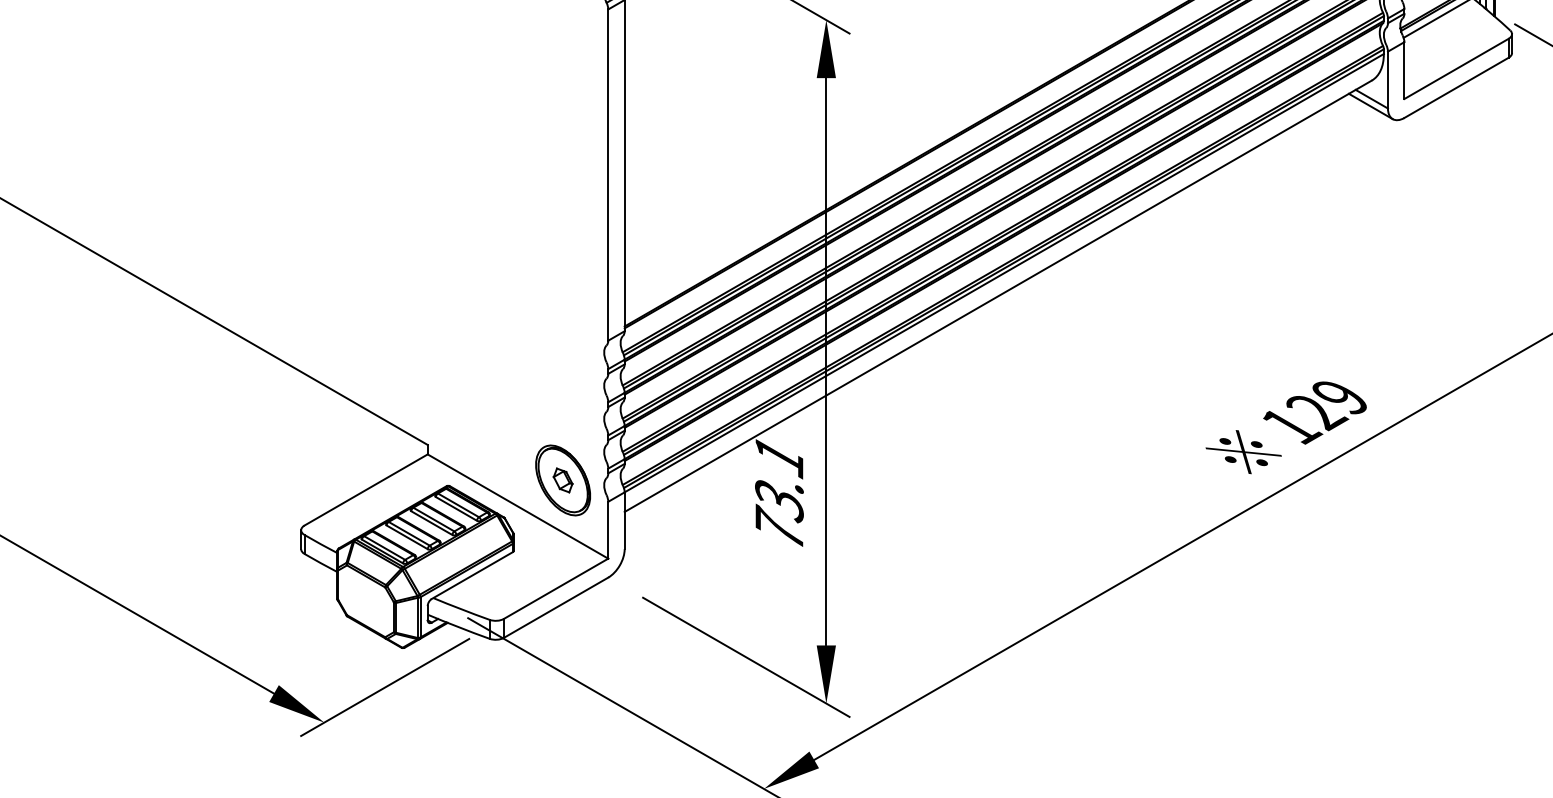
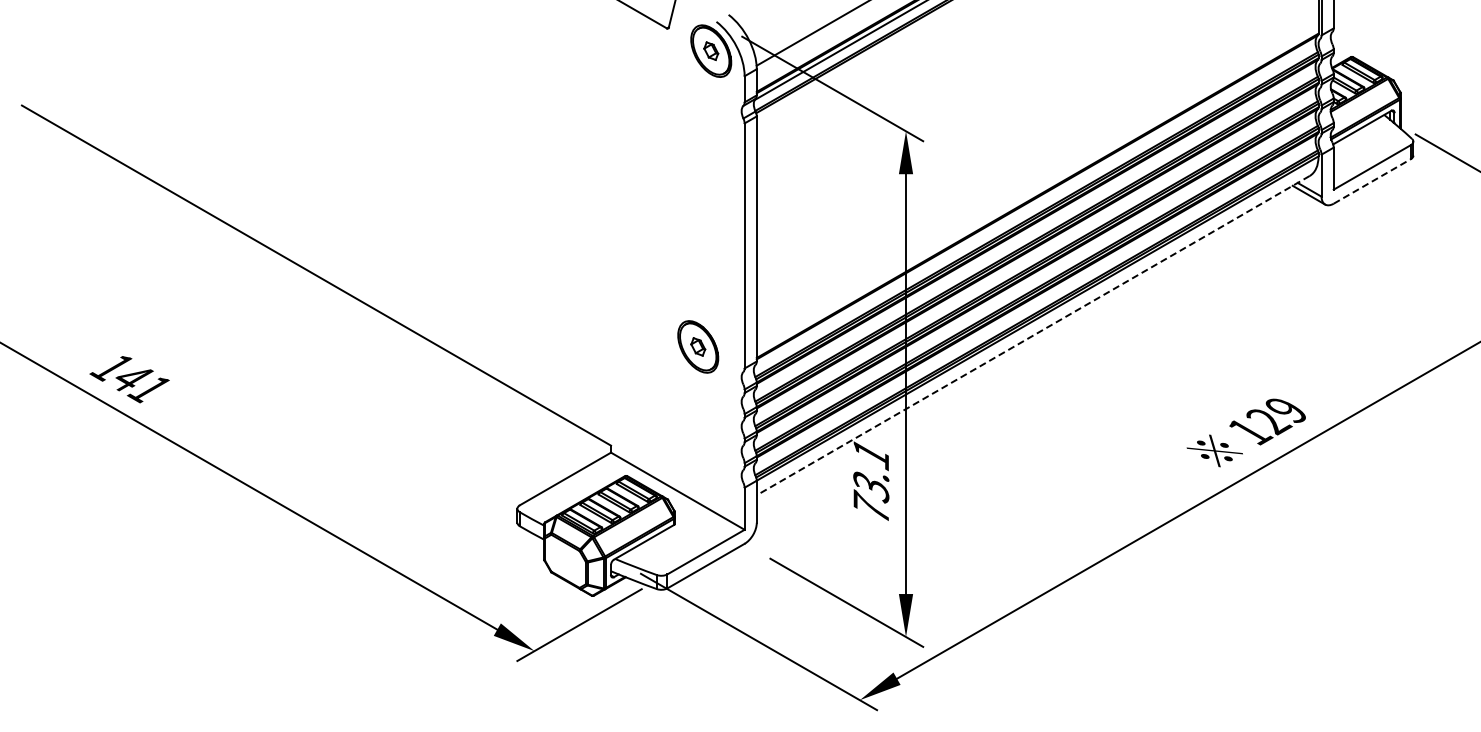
line: (1456, 87) -> (1372, 181), solid -> dashed
line: (997, 296) -> (1032, 335), solid -> dashed
part: (563, 479) -> (698, 346), moved

